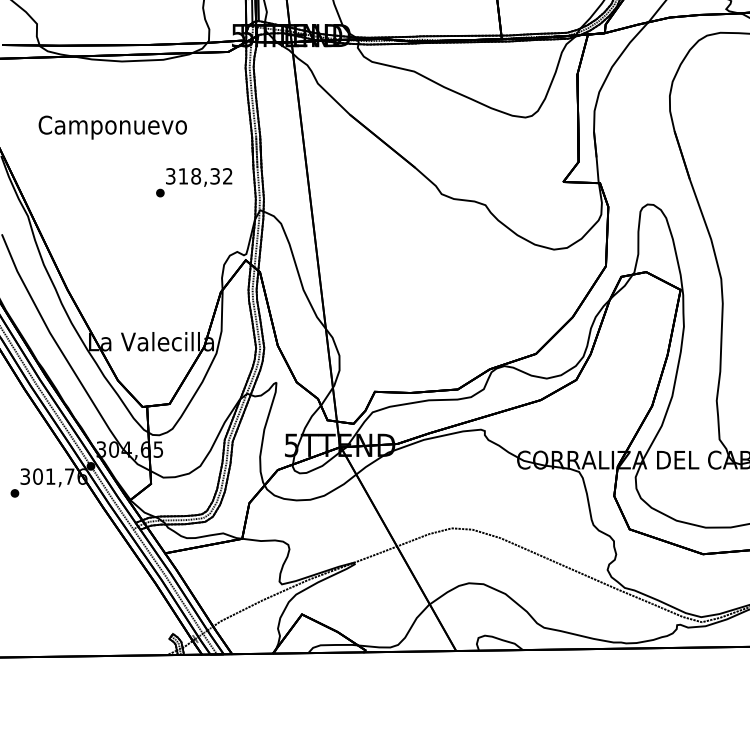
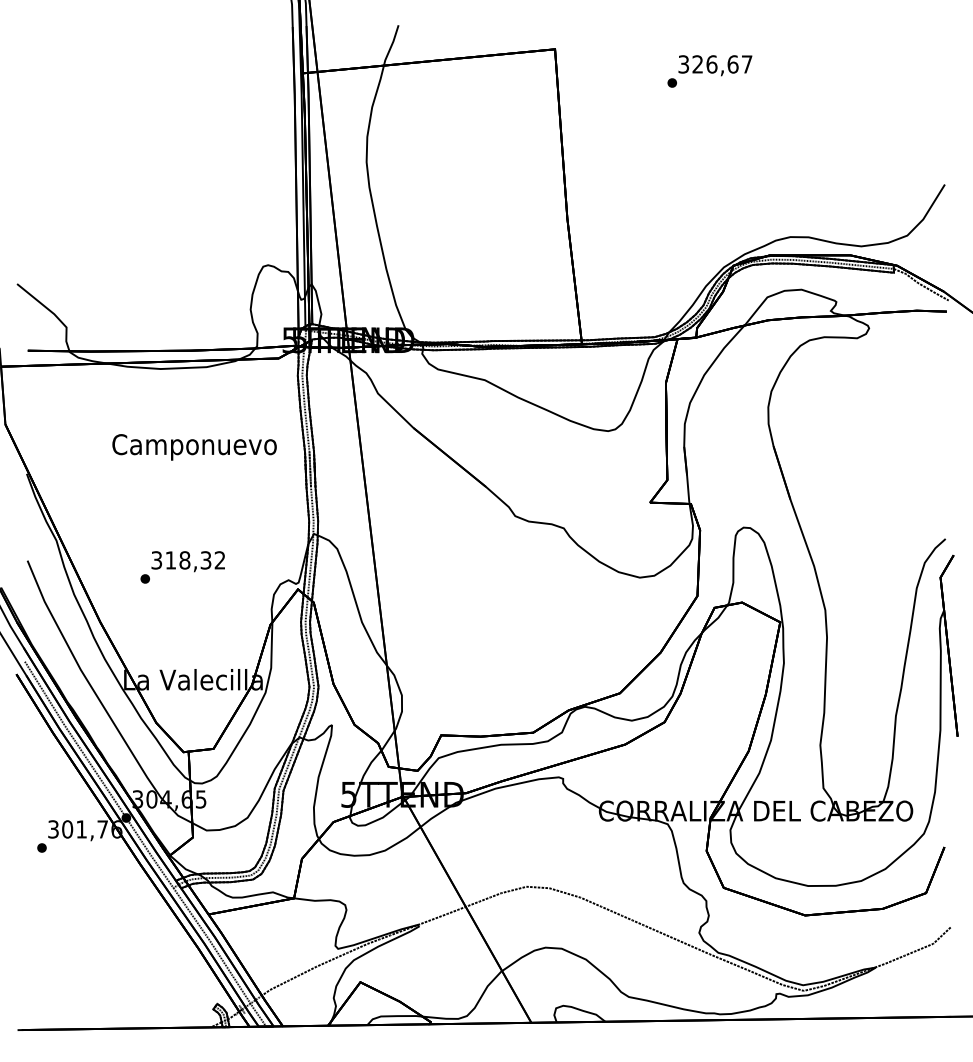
text: (112, 127) -> (194, 447), moved
text: (193, 182) -> (182, 567), moved

